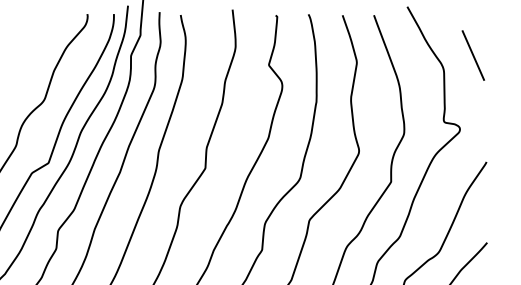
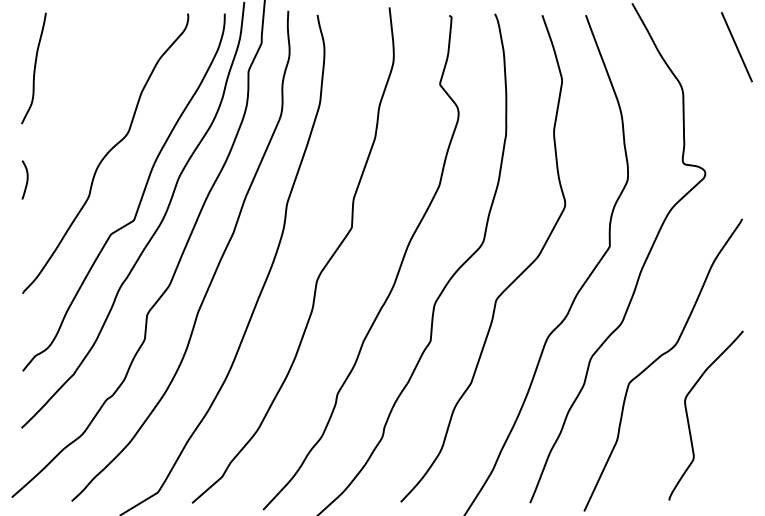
line: (473, 55) -> (736, 47), moved

